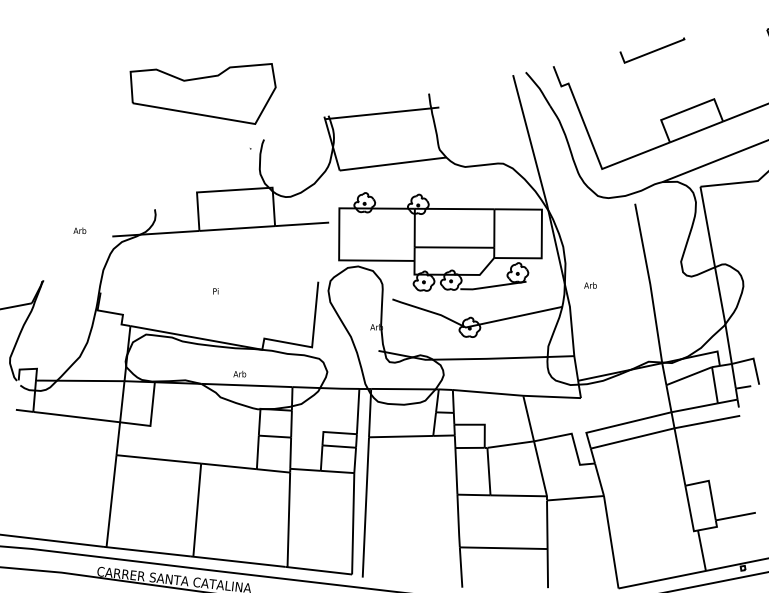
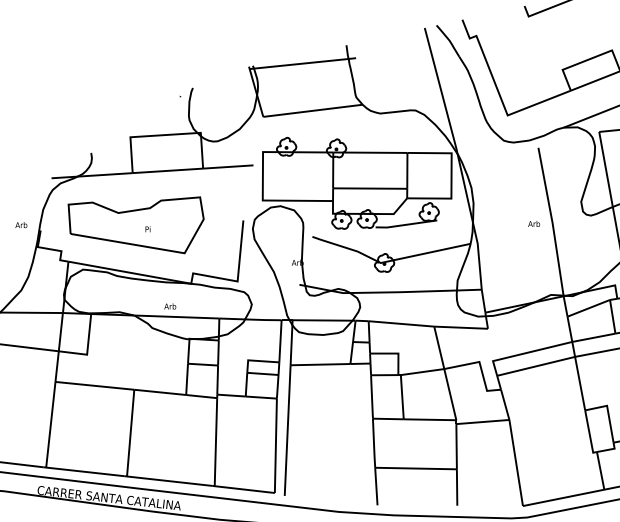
part: (202, 93) -> (135, 224), moved
text: (79, 230) -> (21, 224), moved
text: (590, 285) -> (534, 223), moved

